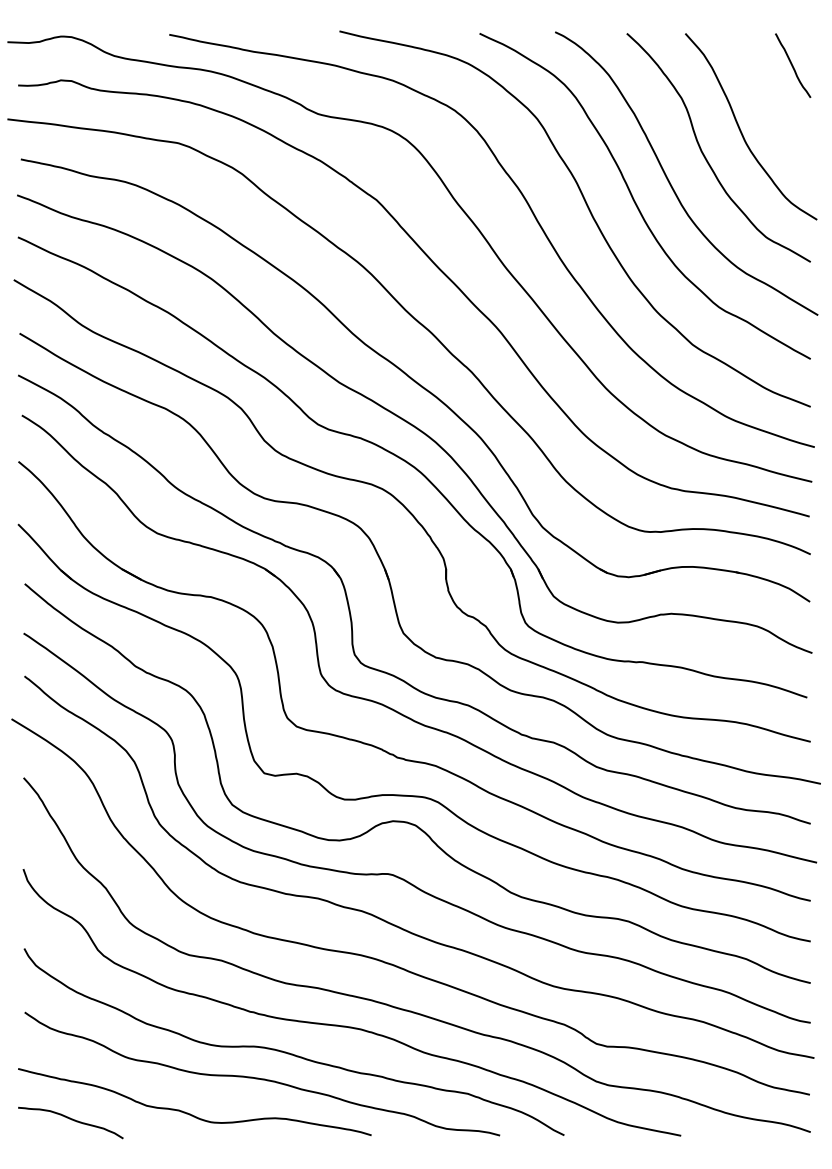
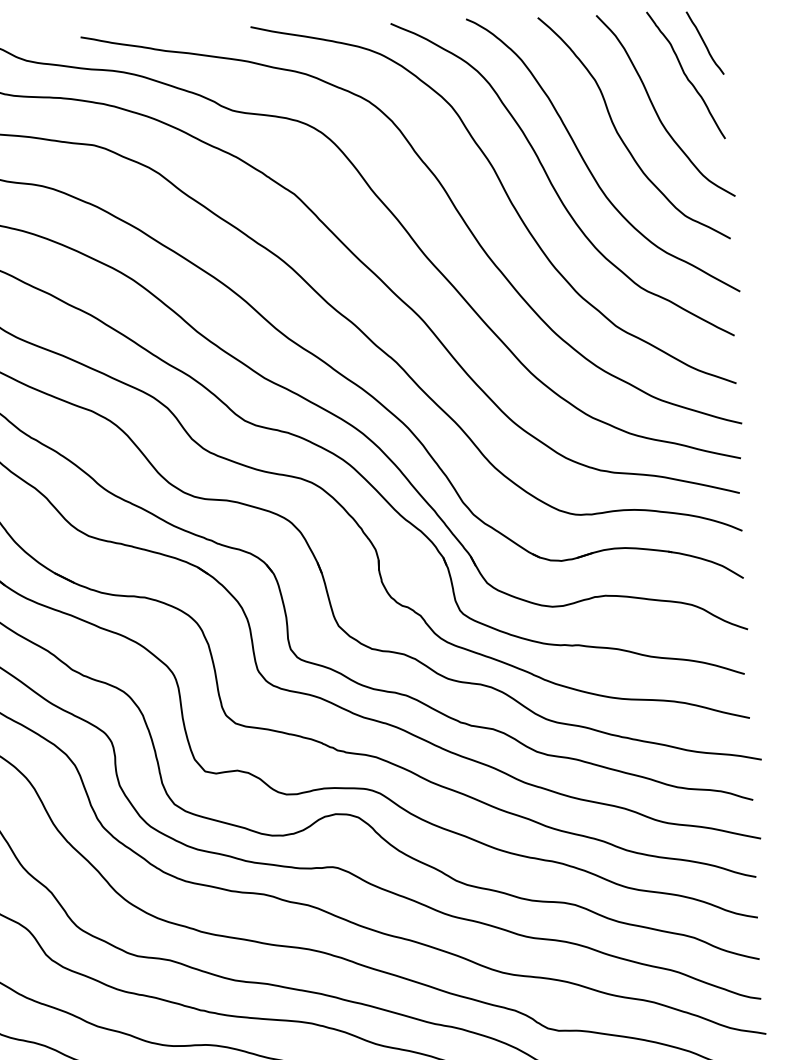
curve: (772, 97) -> (685, 75), added

